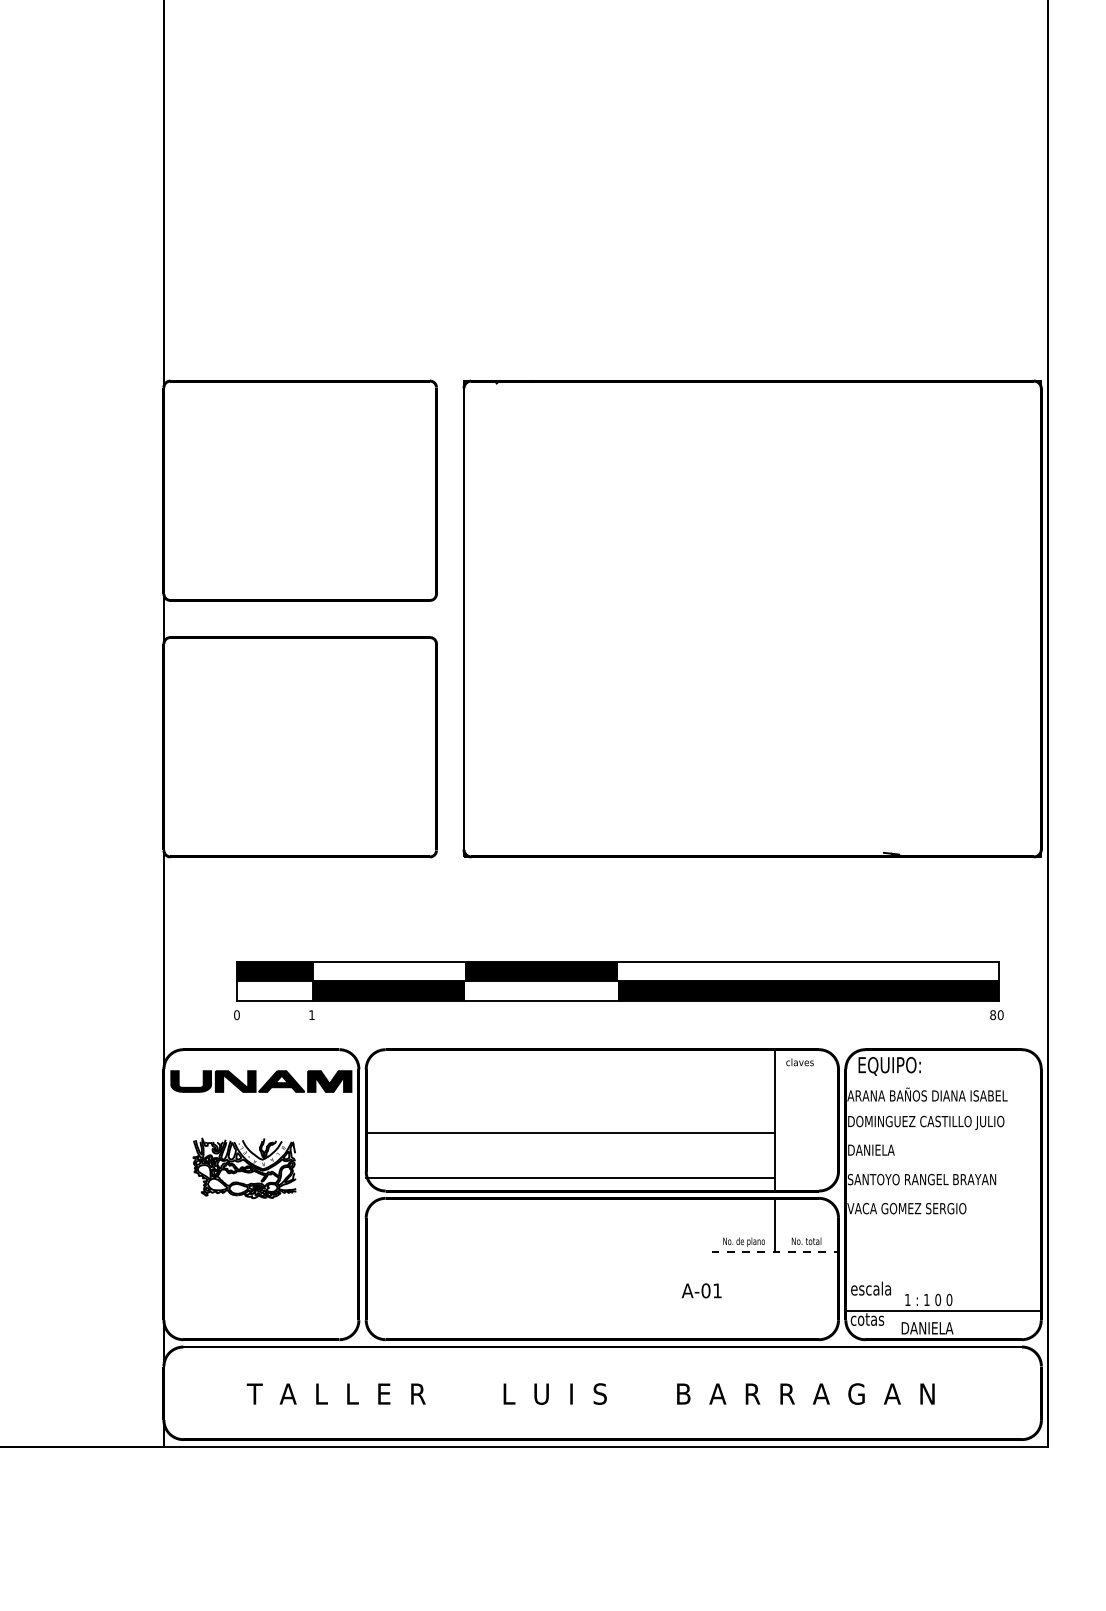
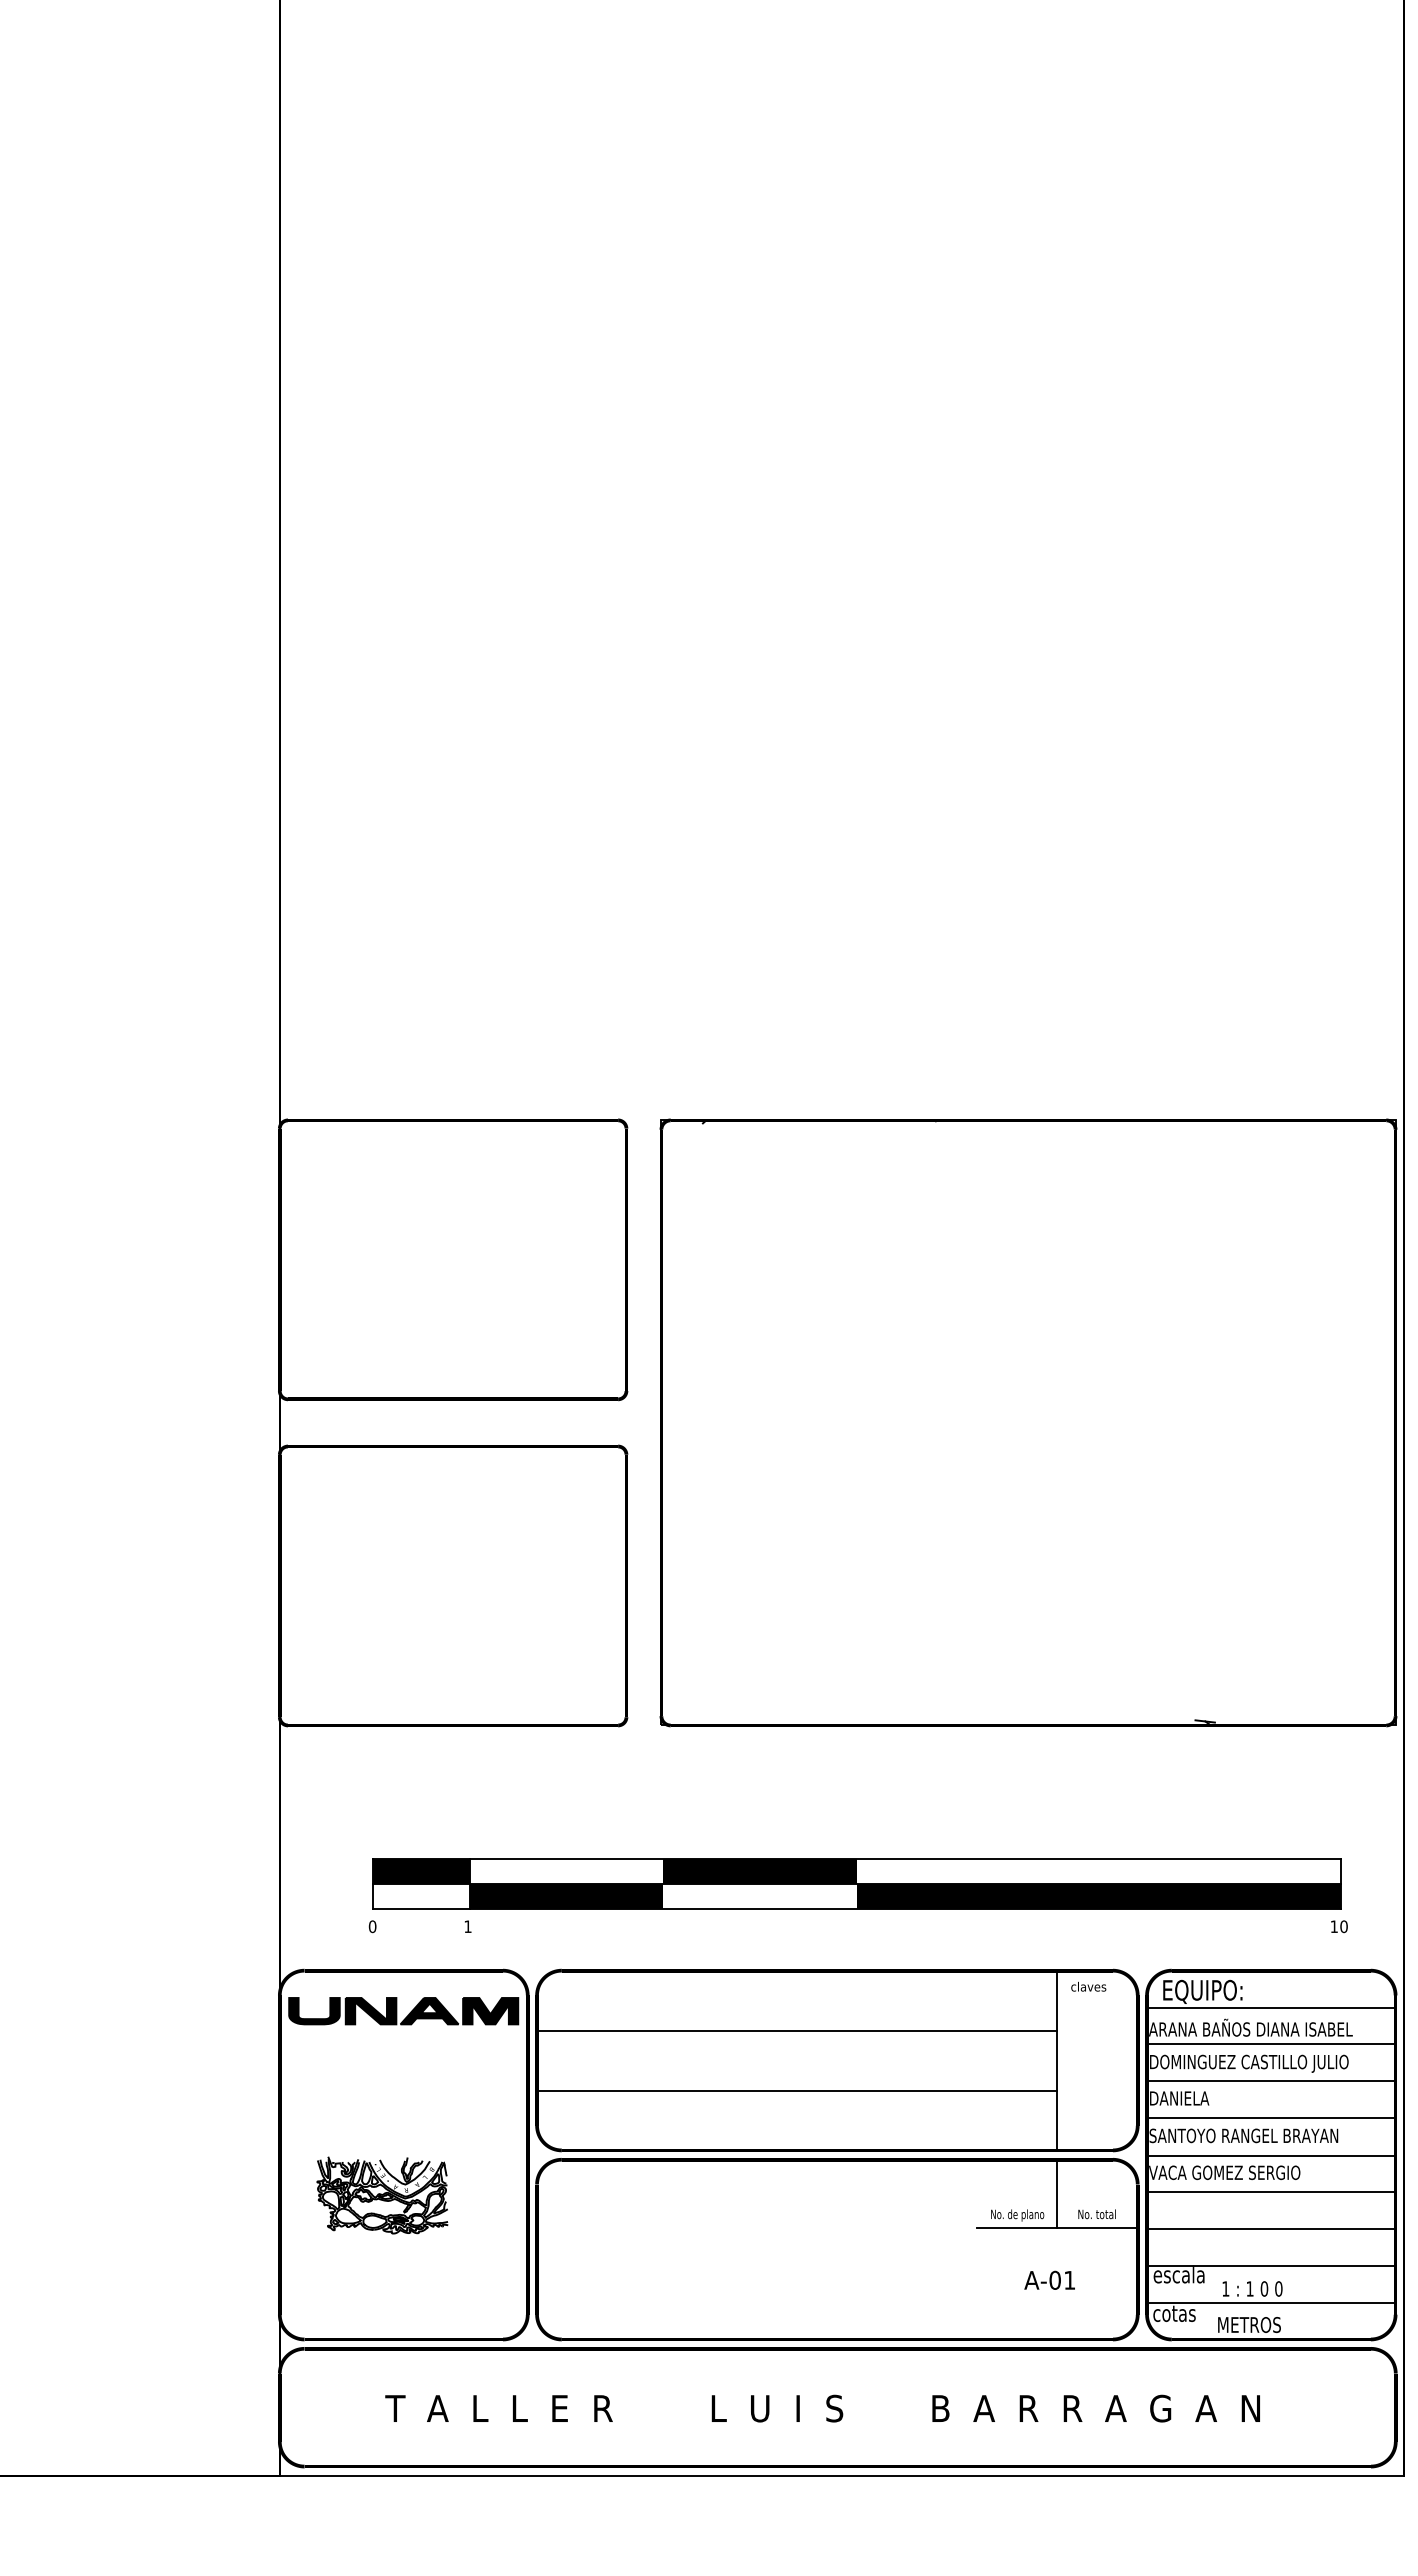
text: (993, 1014) -> (1334, 1926), 80 -> 10
line: (943, 1078) -> (1271, 2007), added
line: (942, 1107) -> (1270, 2044), added
line: (571, 1132) -> (797, 2030), moved
line: (942, 1136) -> (1270, 2081), added
line: (942, 1165) -> (1270, 2118), added
part: (244, 1168) -> (382, 2195), moved
line: (571, 1177) -> (797, 2090), moved
line: (942, 1195) -> (1270, 2156), added
line: (943, 1223) -> (1271, 2191), added
line: (774, 1251) -> (1056, 2227), dashed -> solid
line: (942, 1252) -> (1270, 2228), added
line: (942, 1281) -> (1270, 2265), added
text: (701, 1290) -> (1049, 2279), moved
text: (927, 1328) -> (1251, 2325), DANIELA -> METROS

